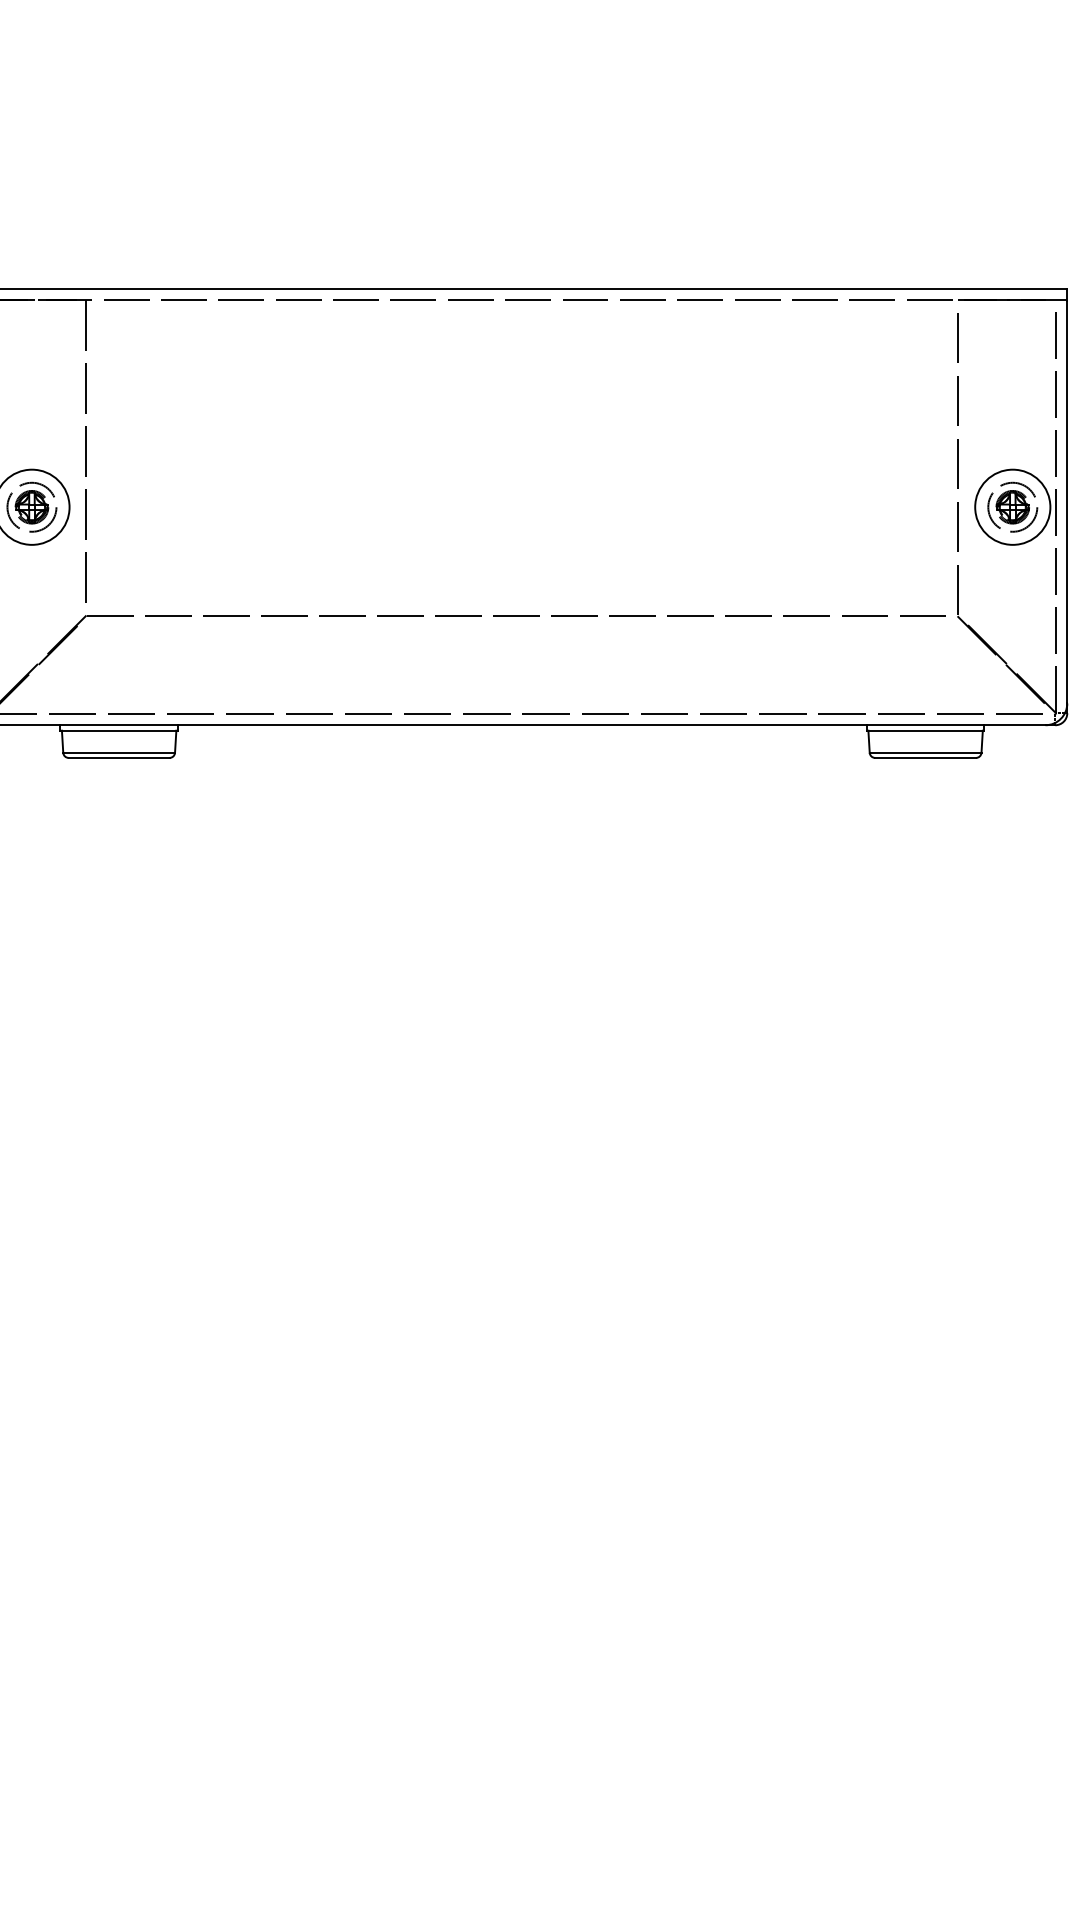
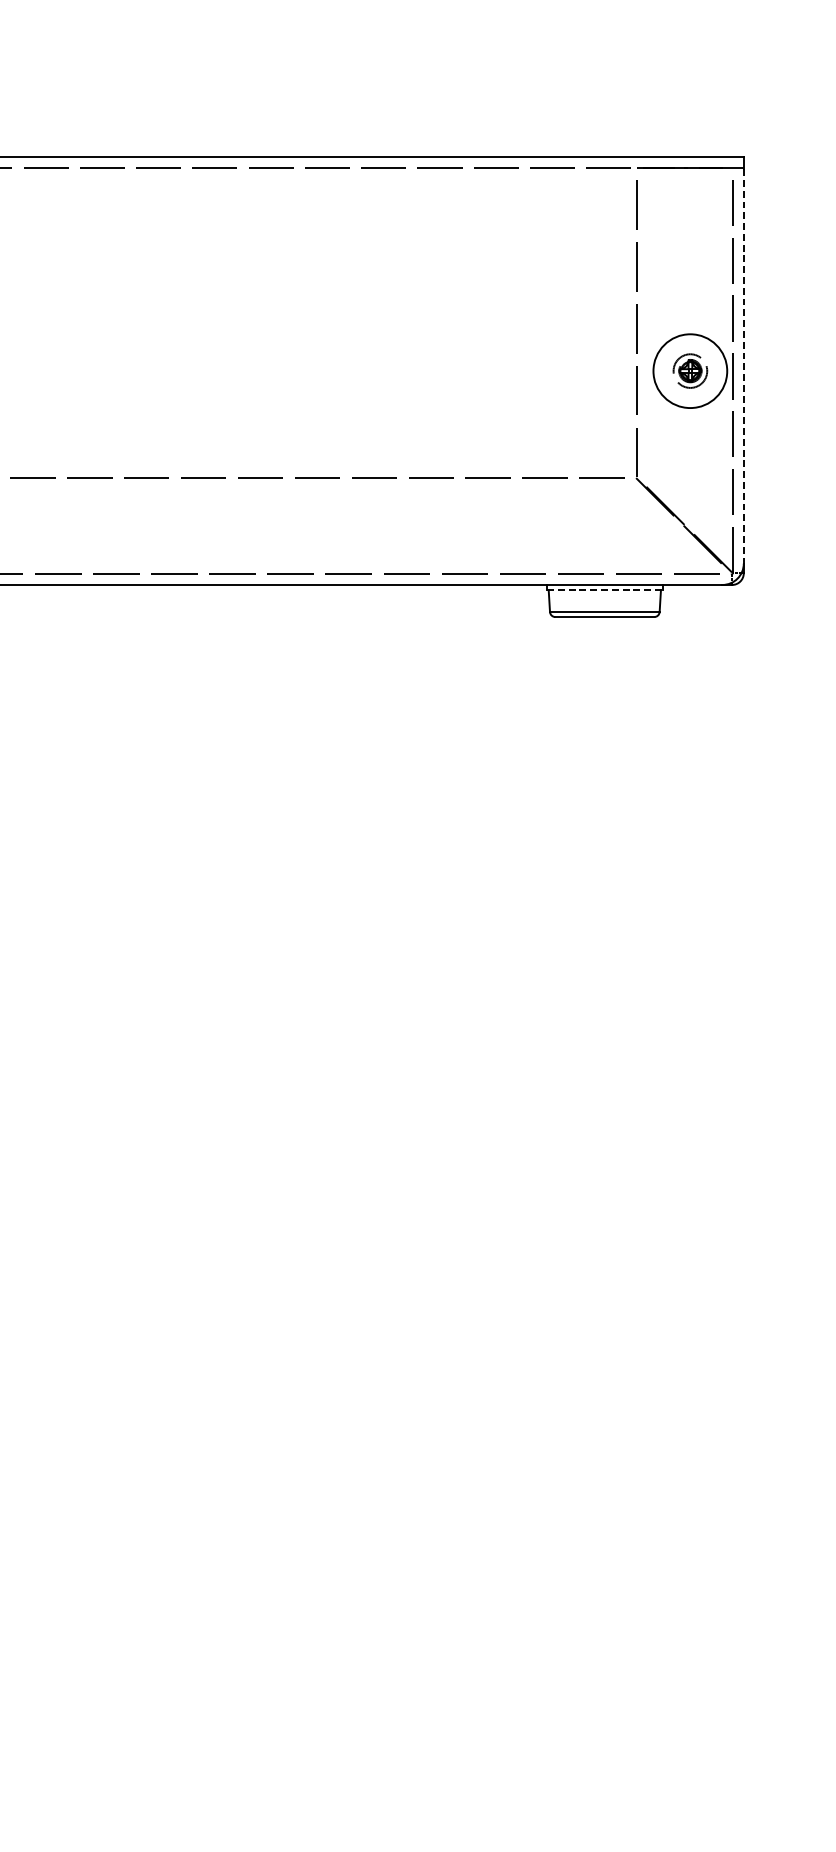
line: (1067, 502) -> (744, 366), solid -> dashed
part: (1012, 506) -> (690, 370), size x0.7
line: (925, 730) -> (604, 590), solid -> dashed

